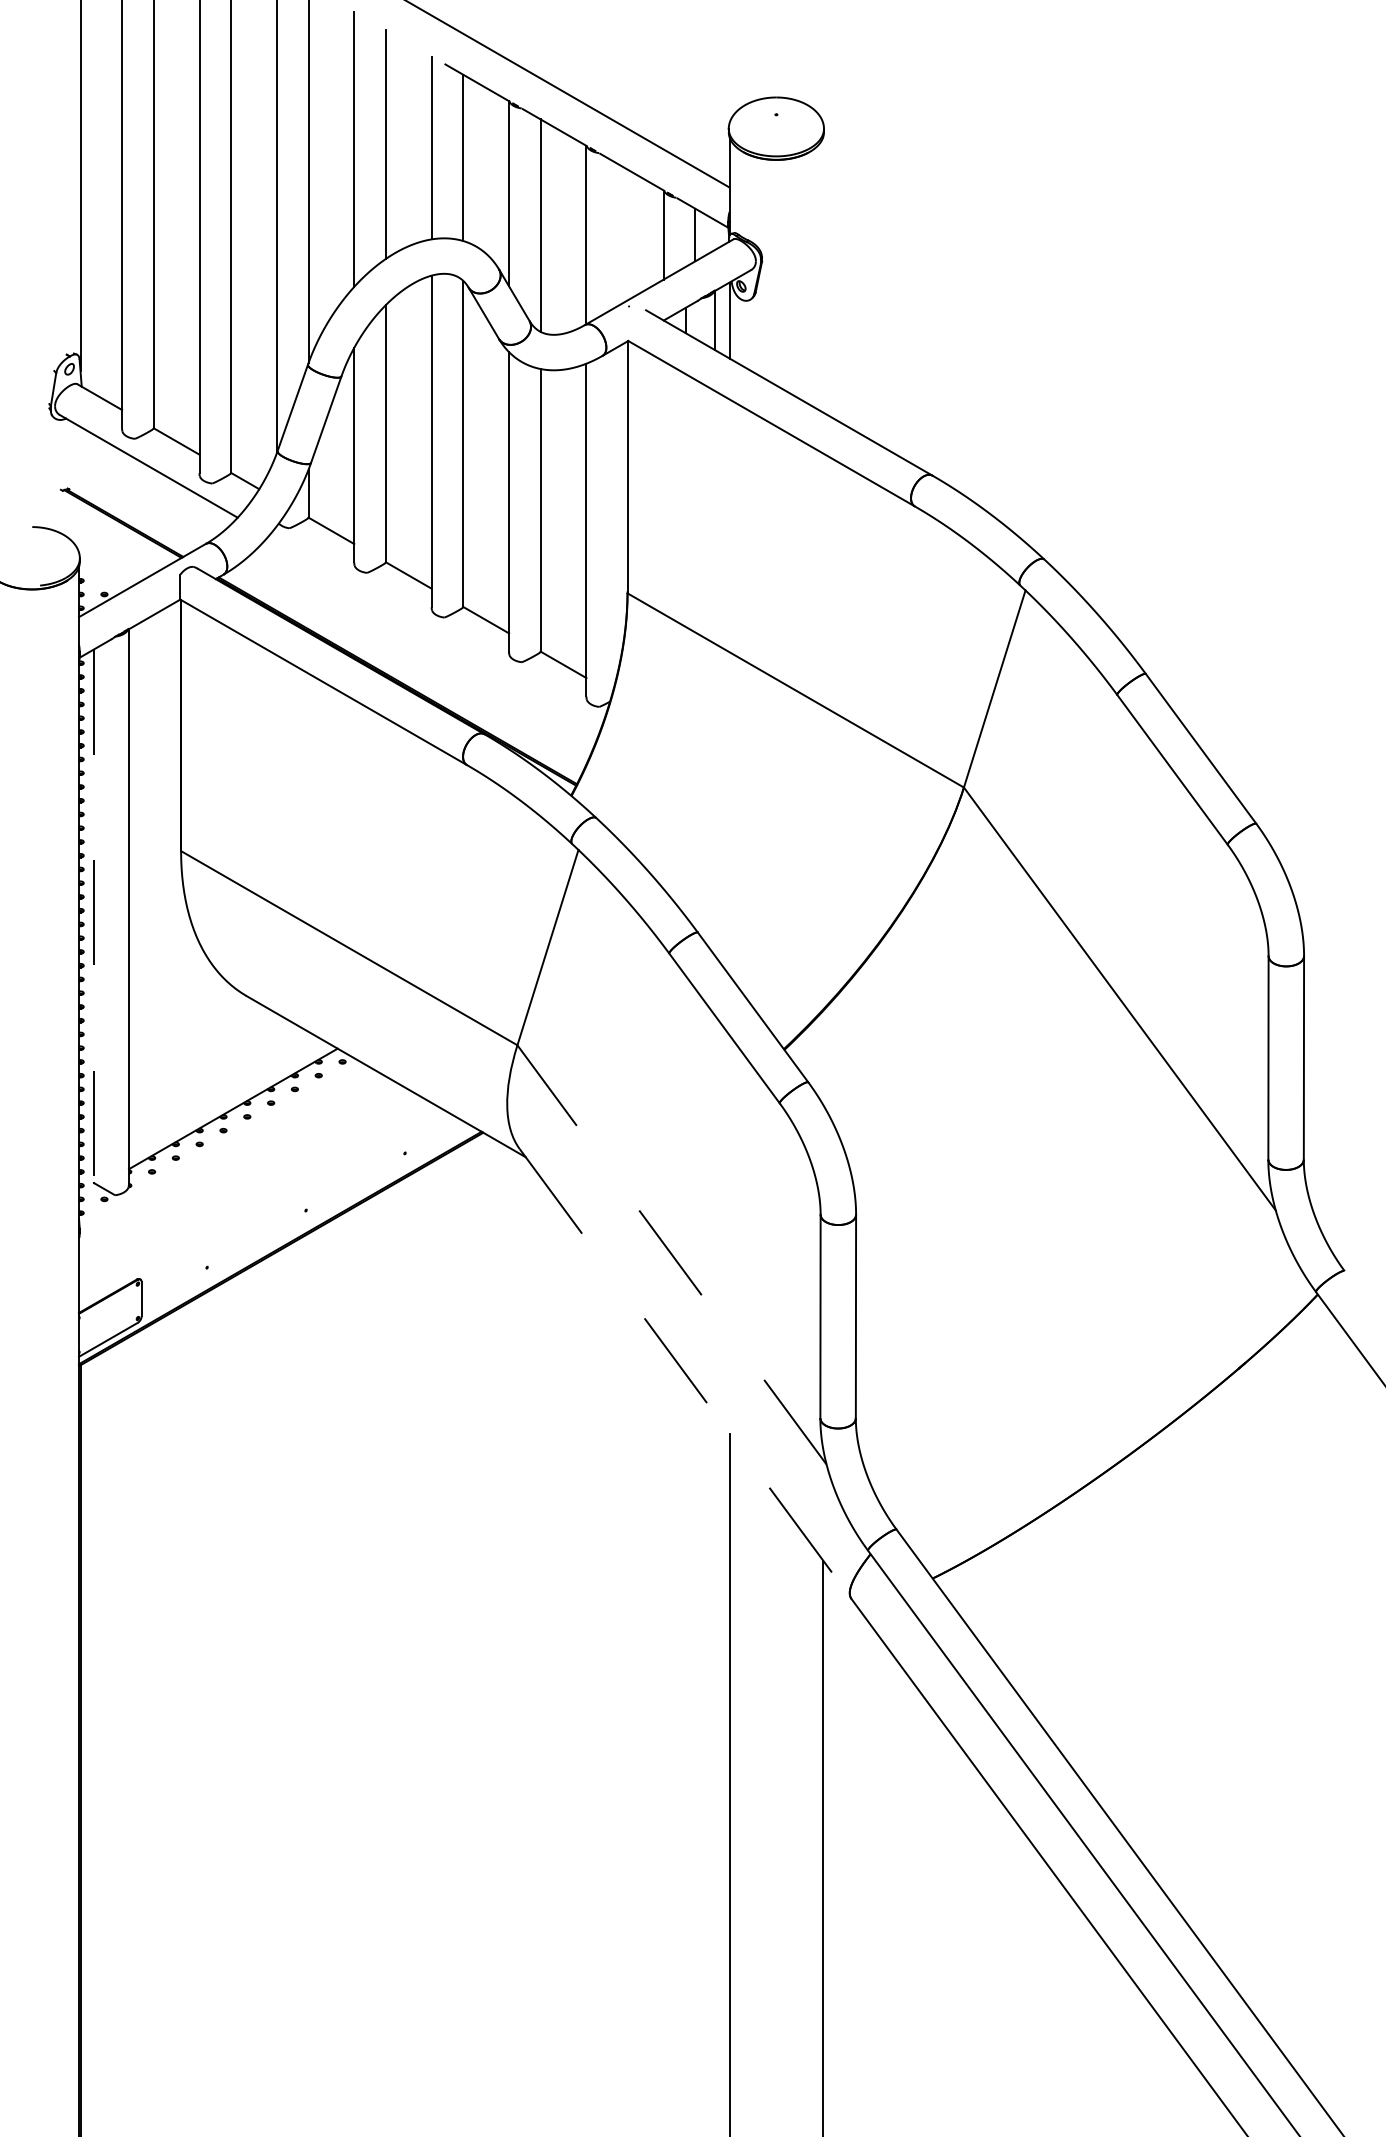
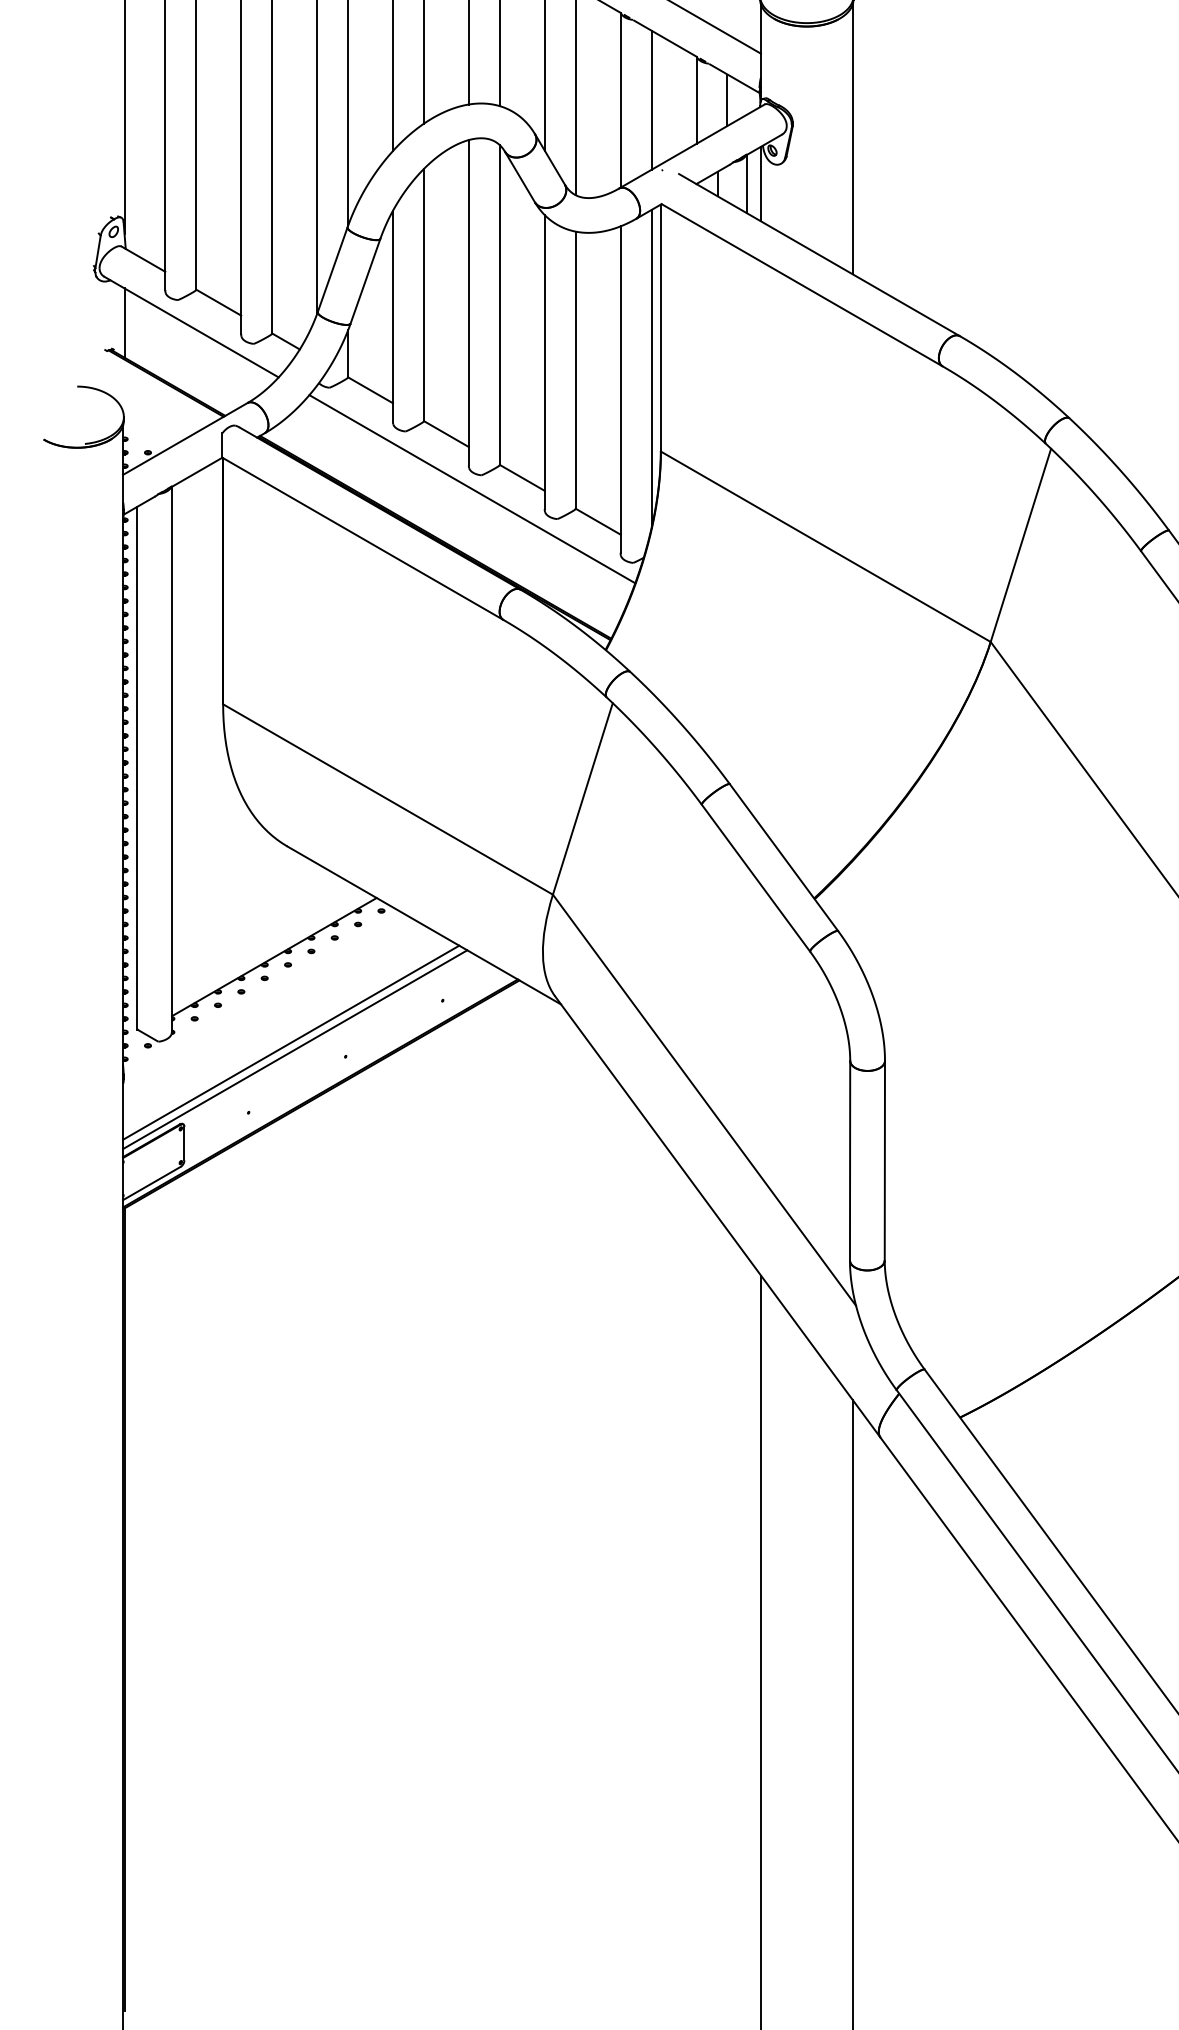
line: (618, 234) -> (652, 99), added
line: (823, 274) -> (853, 138), added
line: (80, 461) -> (124, 322), added
line: (618, 508) -> (652, 368), added
line: (435, 631) -> (472, 488), added
line: (93, 916) -> (137, 768), dashed -> solid
line: (250, 1196) -> (291, 1042), added
line: (254, 1203) -> (295, 1049), added
line: (671, 1254) -> (703, 1099), dashed -> solid
line: (685, 1373) -> (717, 1216), dashed -> solid

